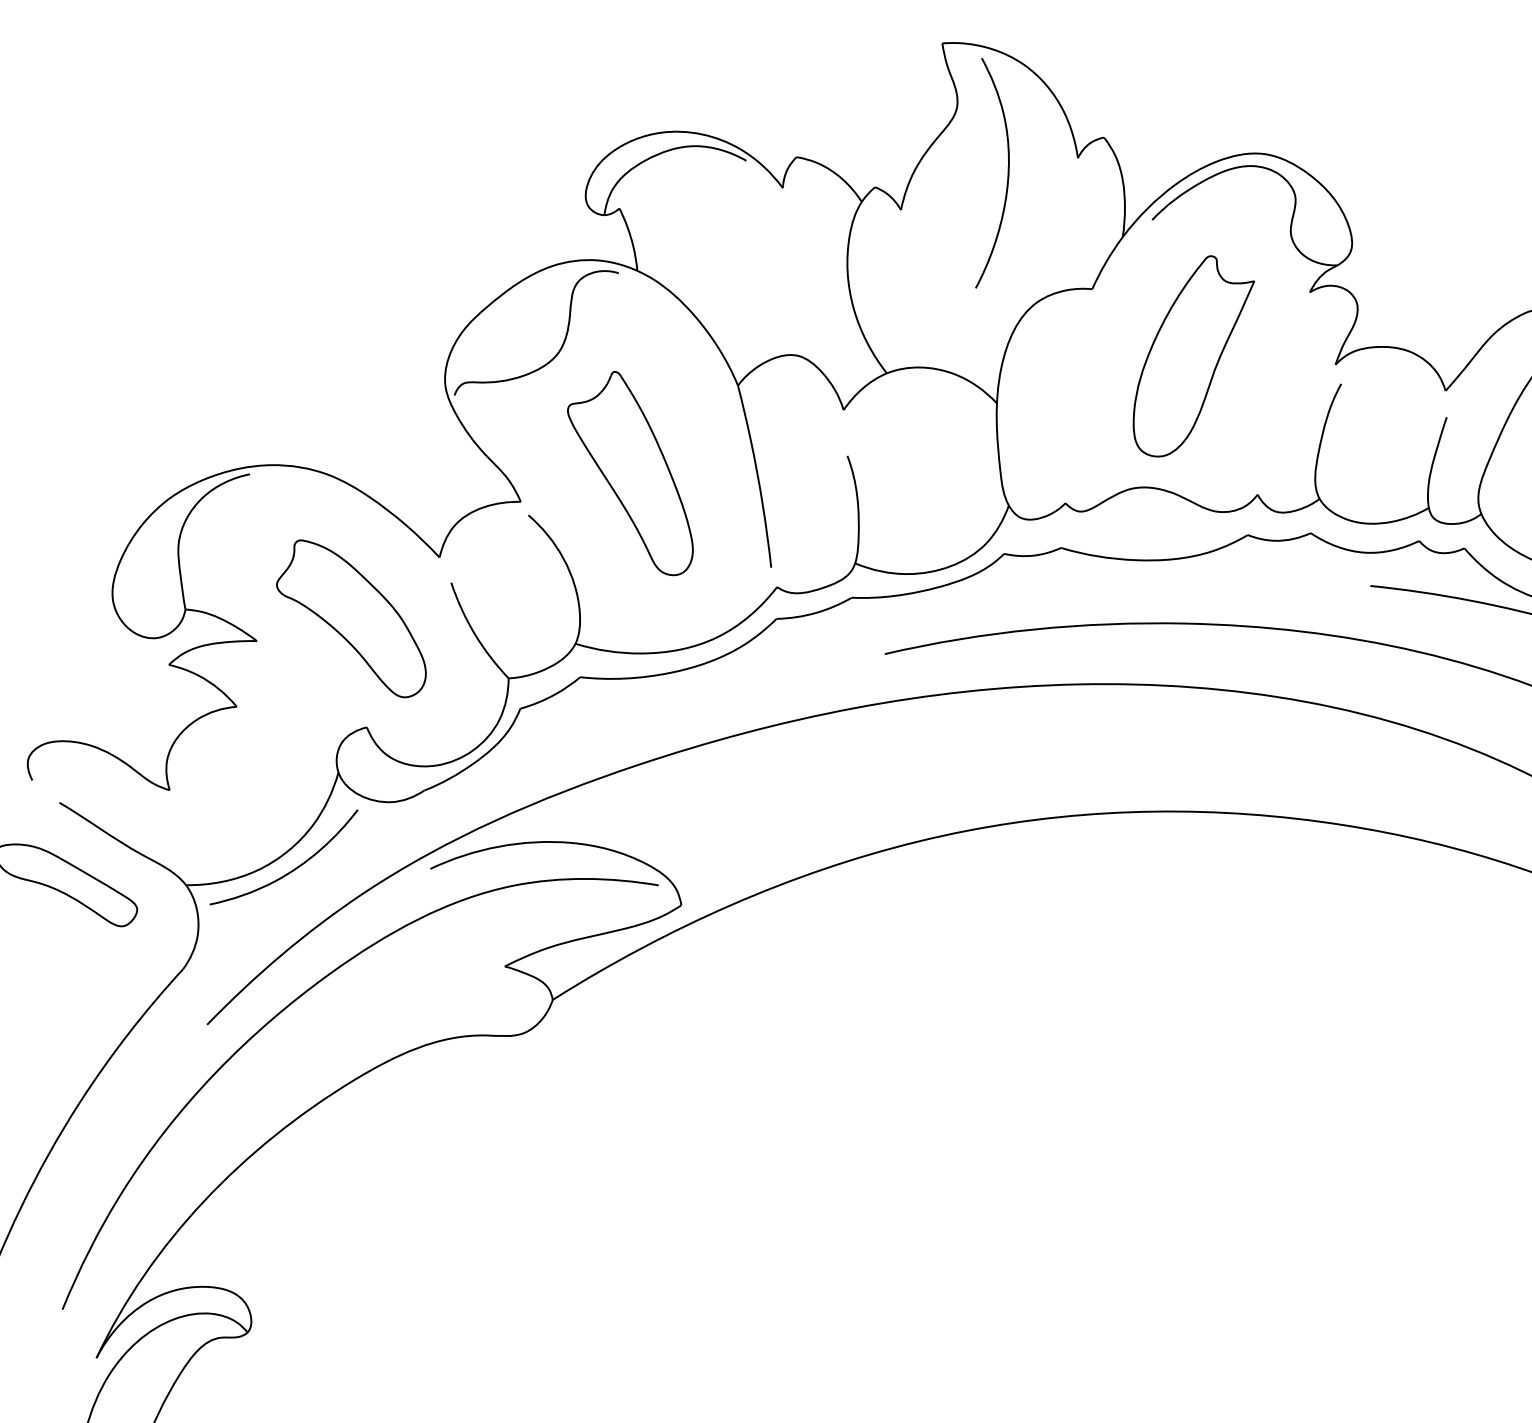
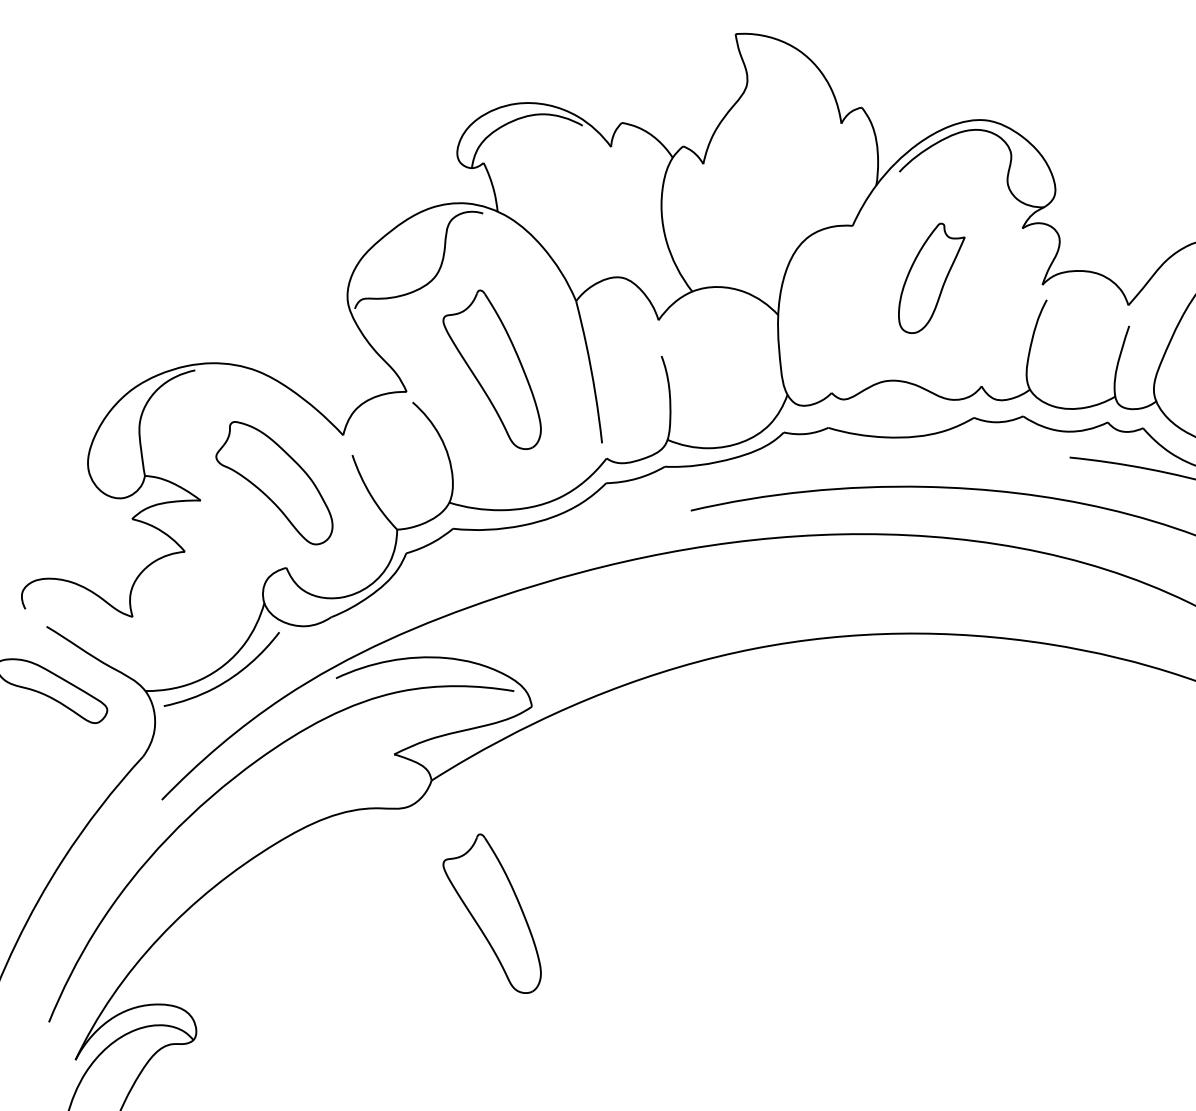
curve: (1007, 173) -> (786, 135), removed
part: (1193, 356) -> (931, 278), size x0.7
part: (630, 1170) -> (492, 913), added

